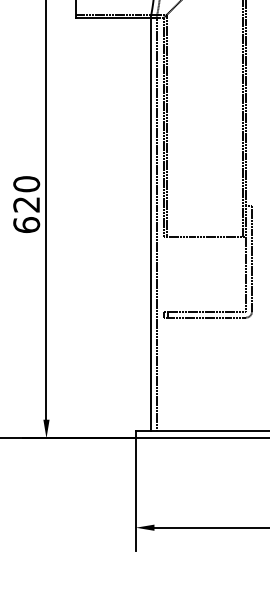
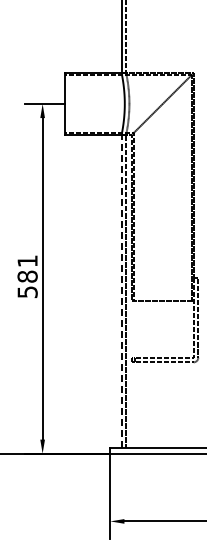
text: (26, 204) -> (27, 276), 620 -> 581
line: (150, 224) -> (121, 291), solid -> dashed

